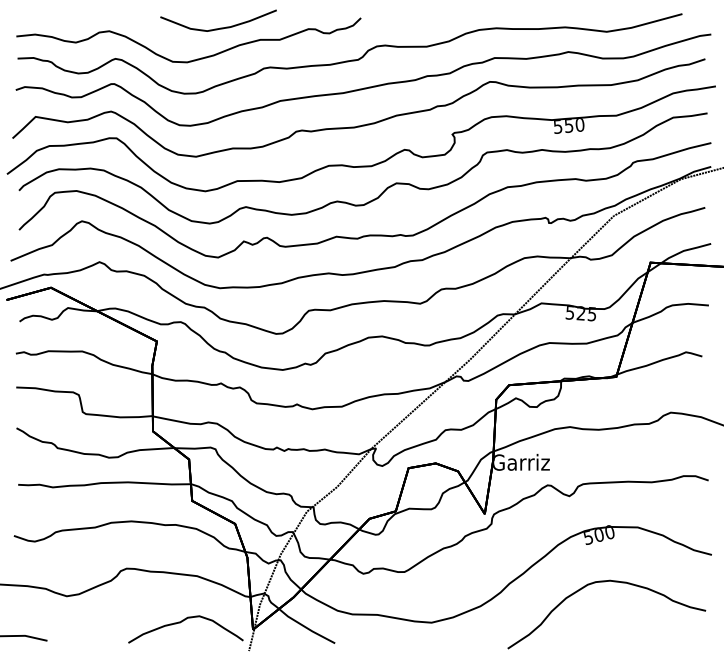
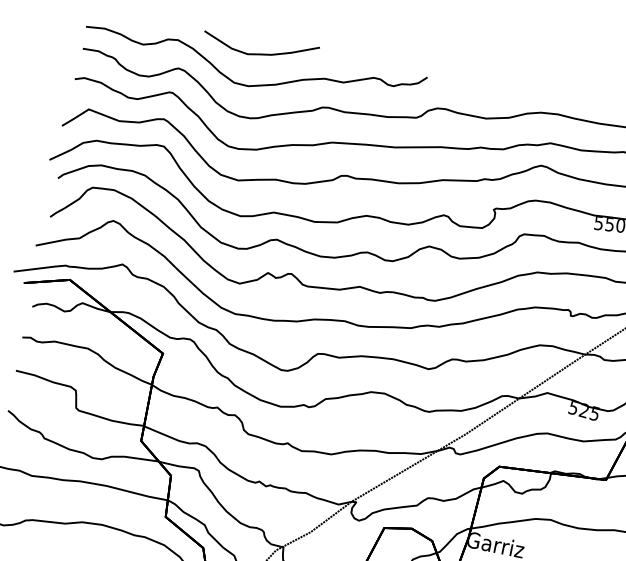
curve: (220, 27) -> (261, 53), moved

